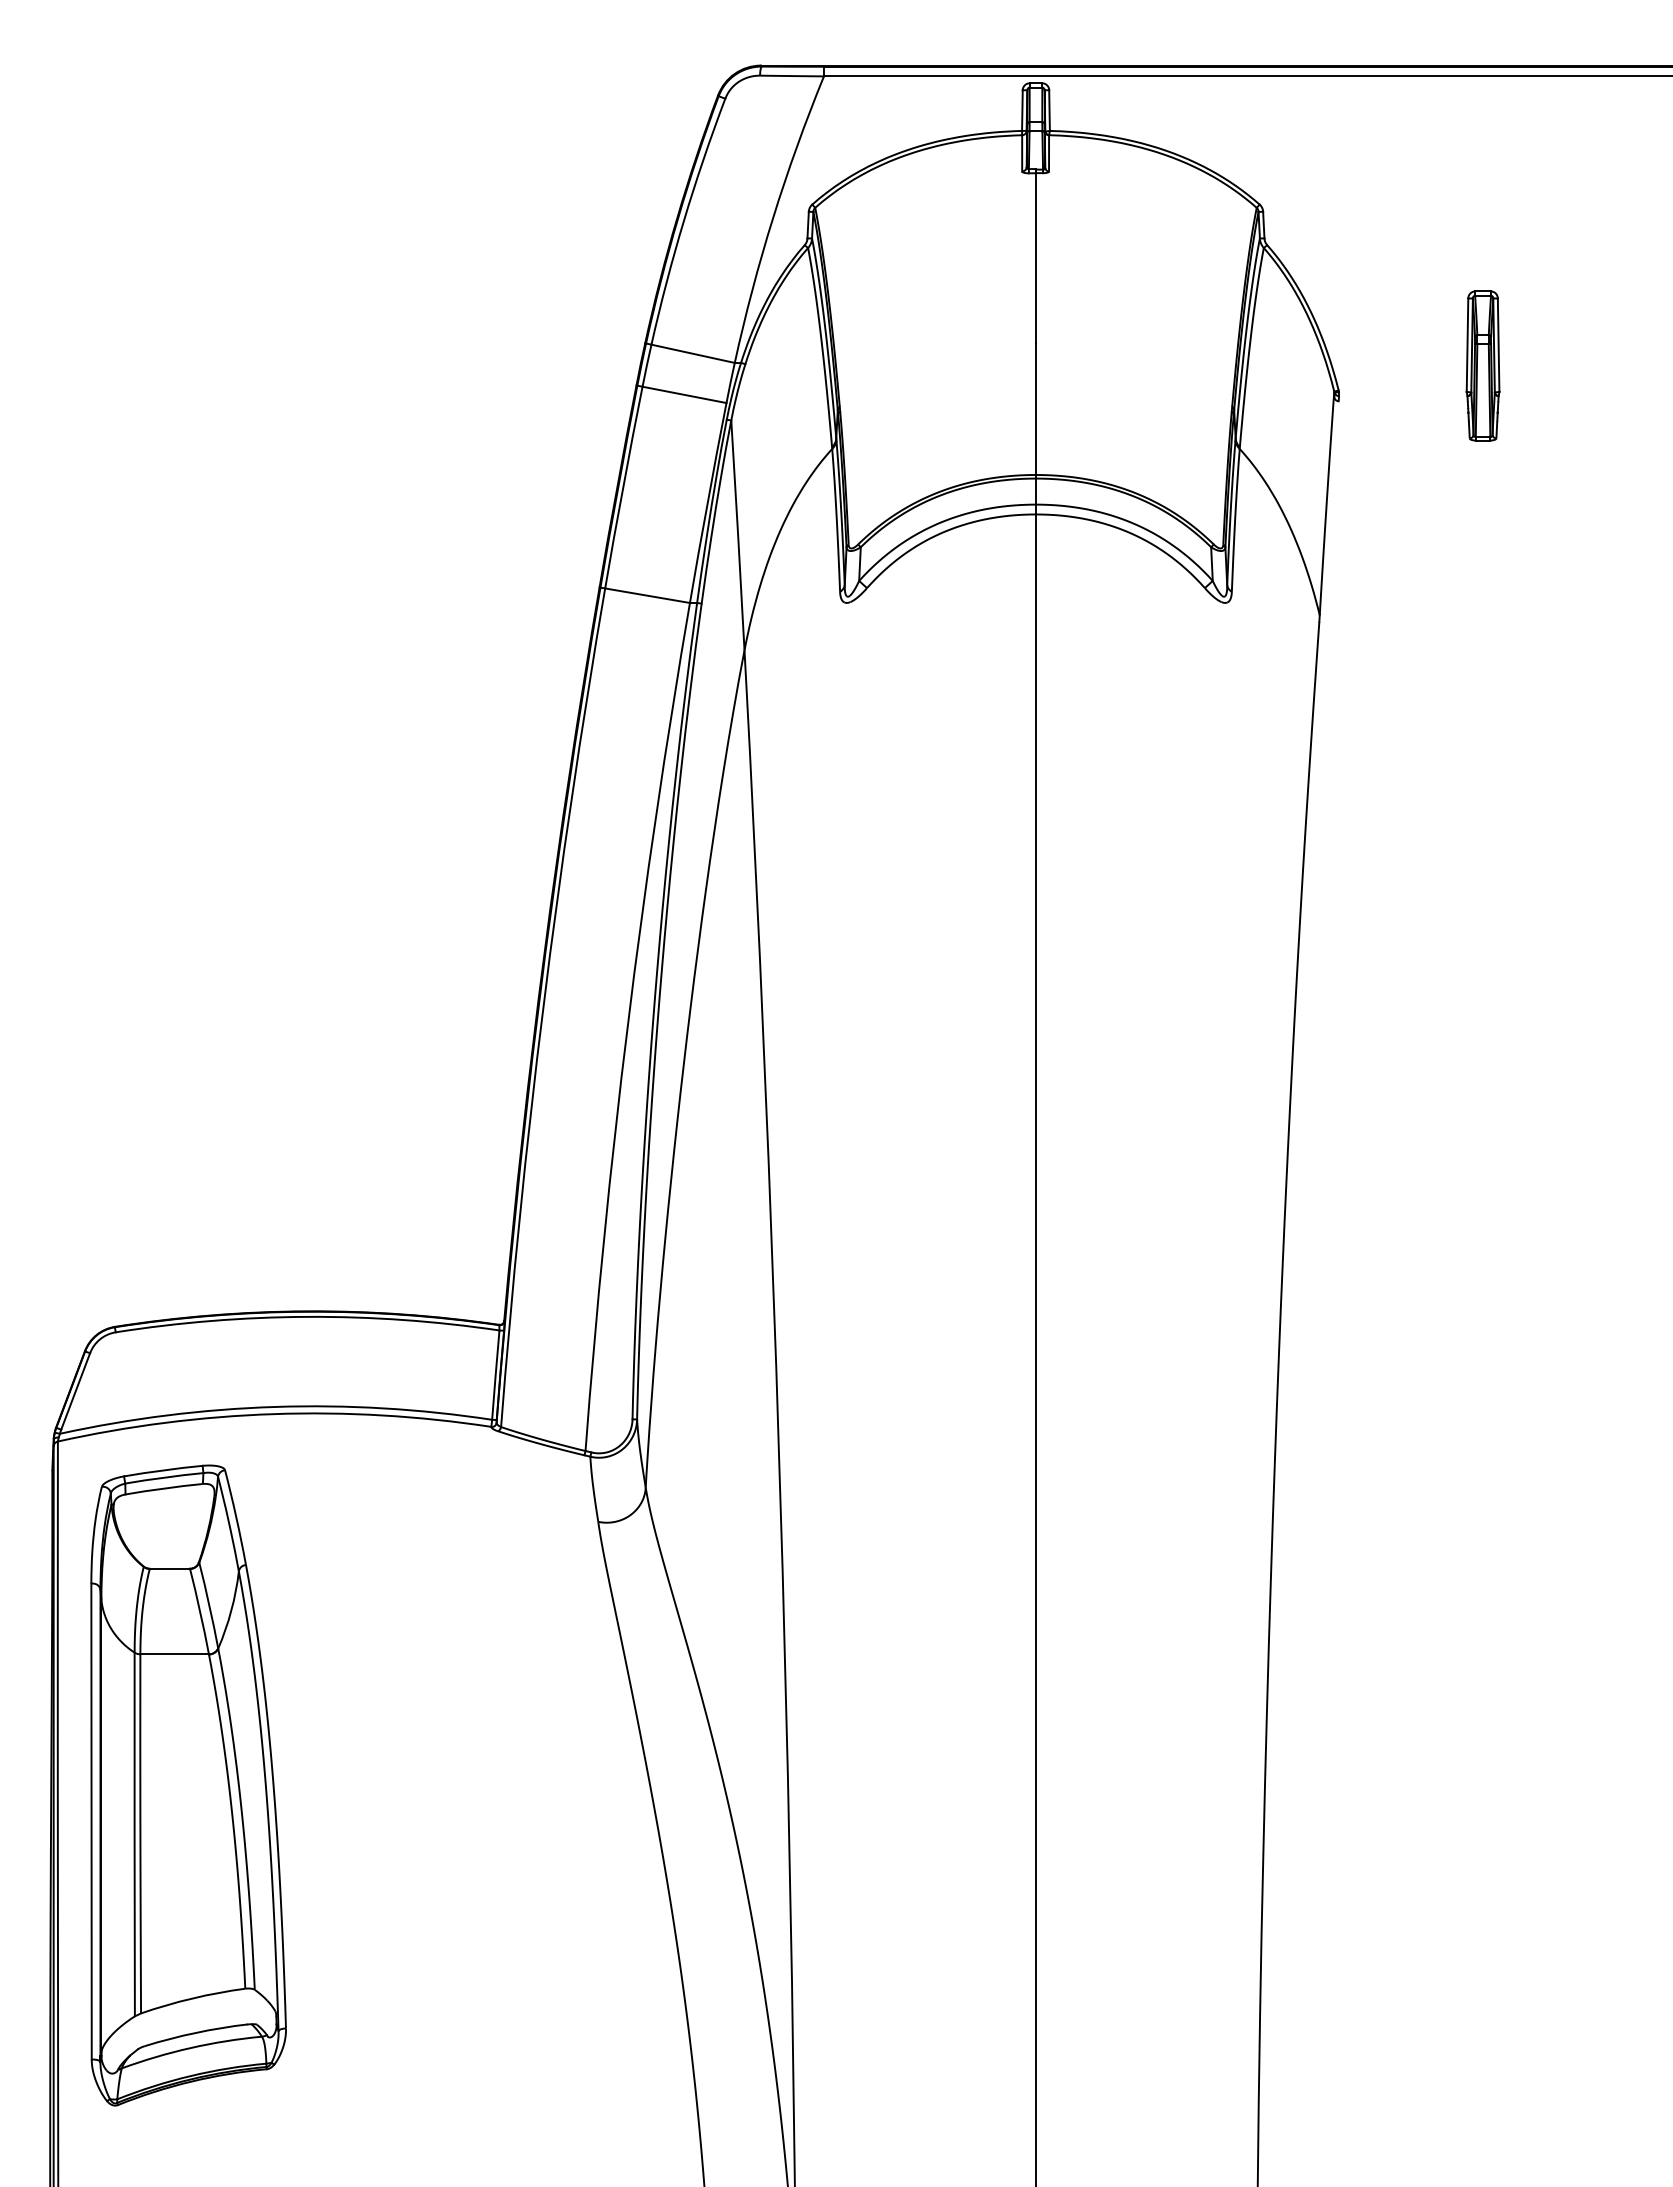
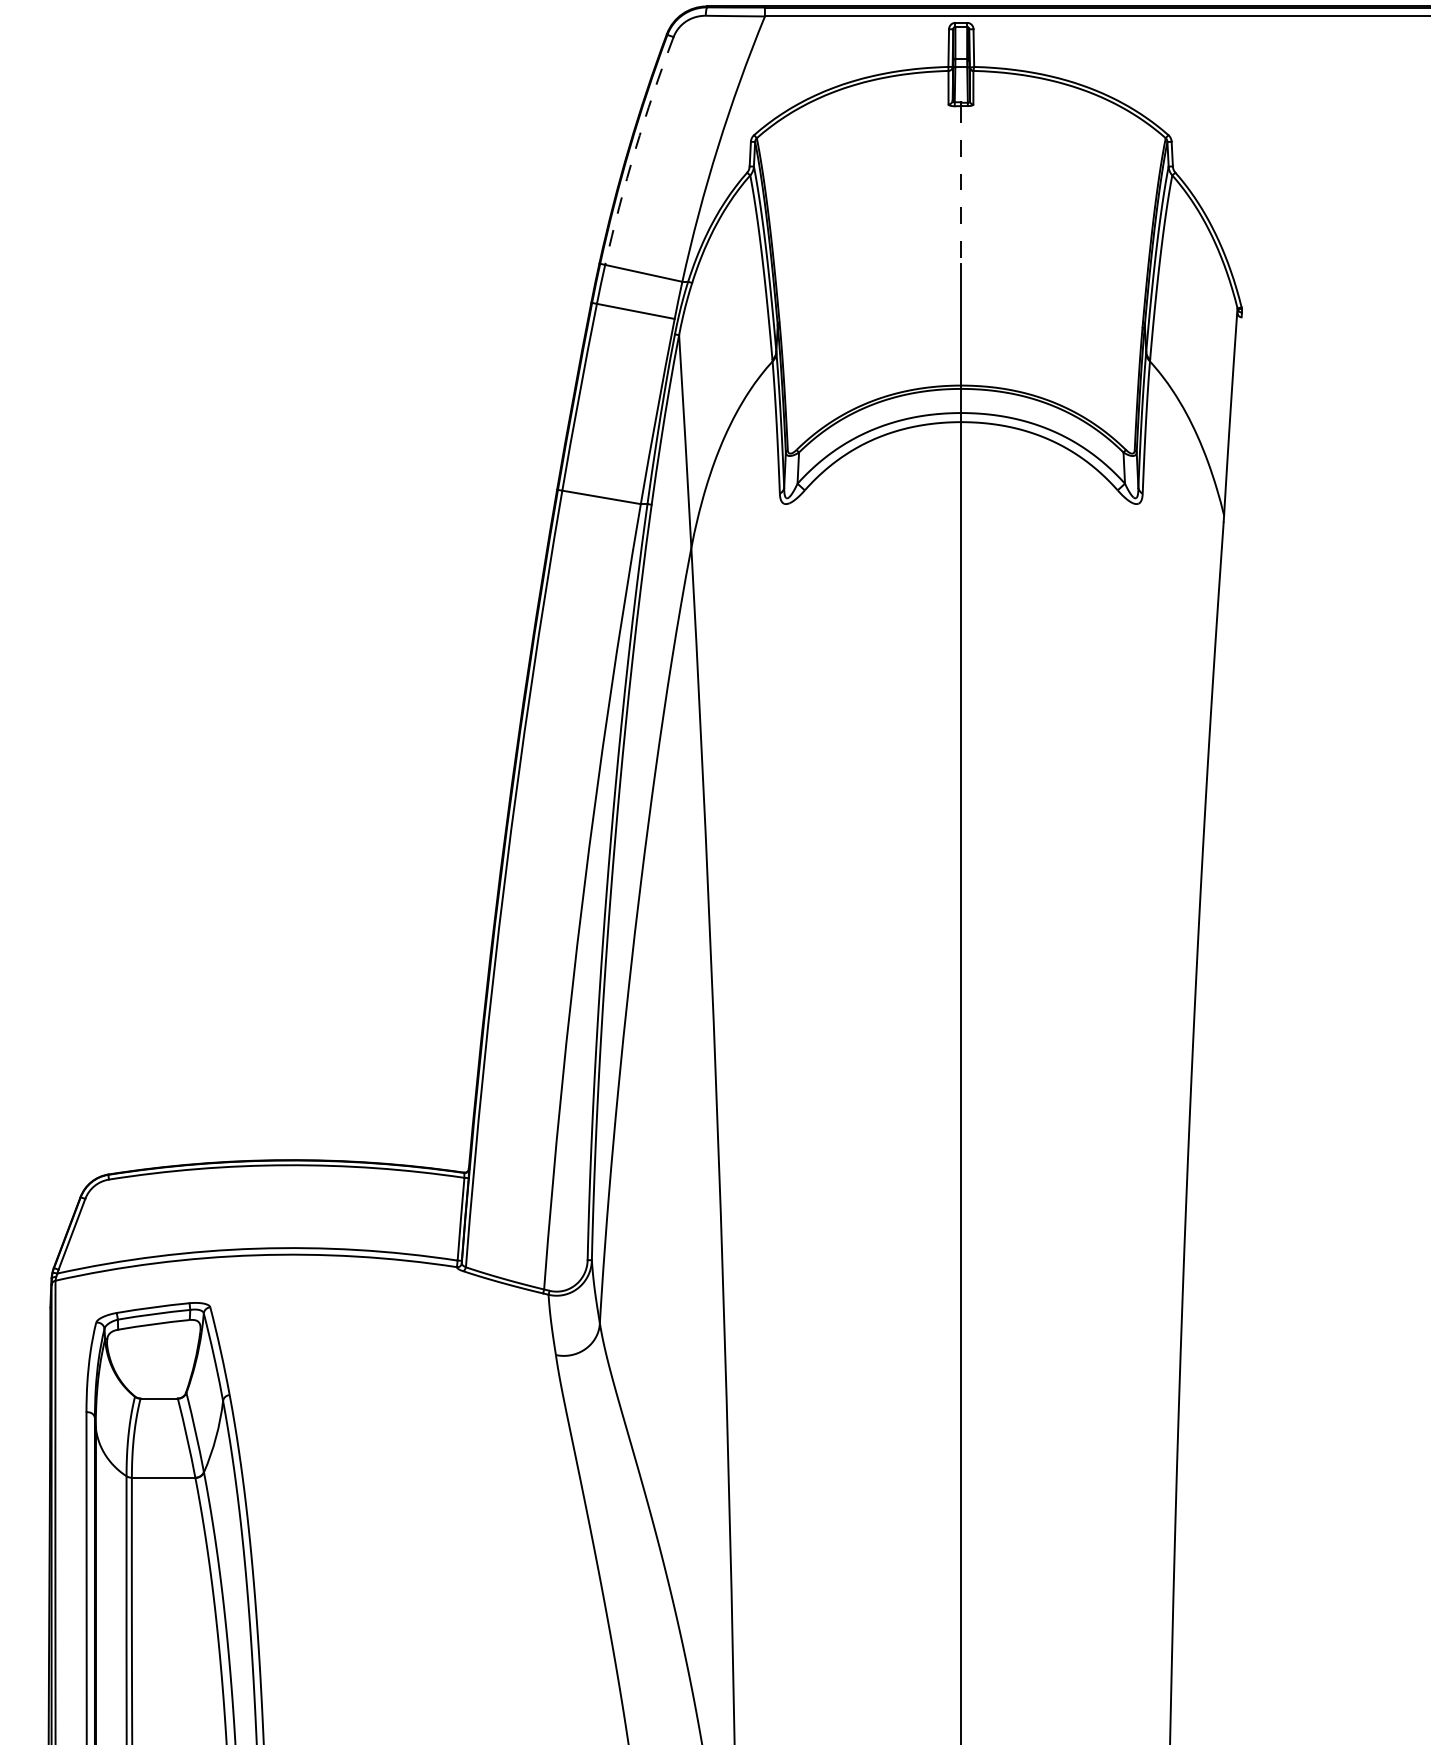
arc: (684, 220) -> (635, 149), solid -> dashed
line: (1035, 258) -> (960, 185), solid -> dashed
part: (1482, 365) -> (1374, 284), removed

